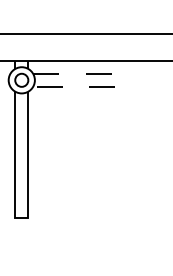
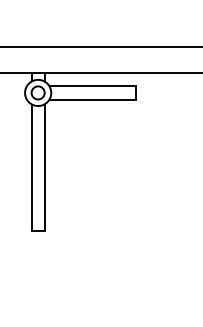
line: (120, 79) -> (136, 92), dashed -> solid

